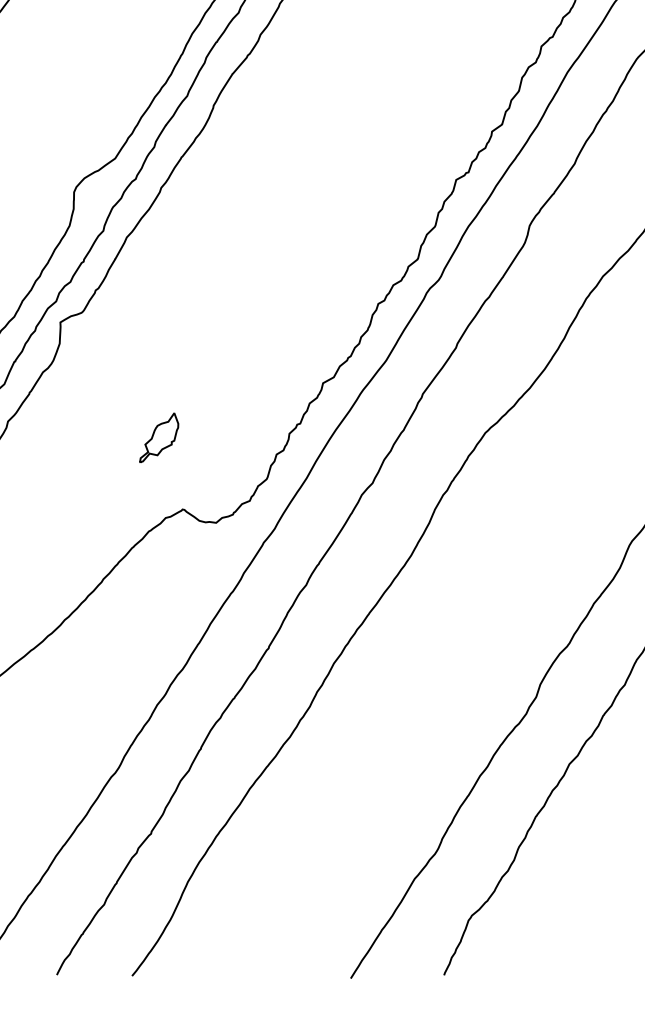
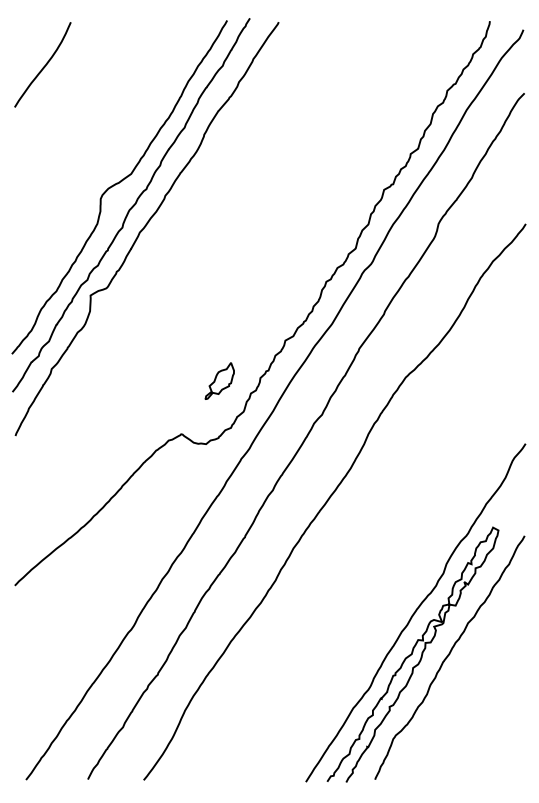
part: (158, 436) -> (219, 380), moved
curve: (494, 806) -> (412, 654), added

